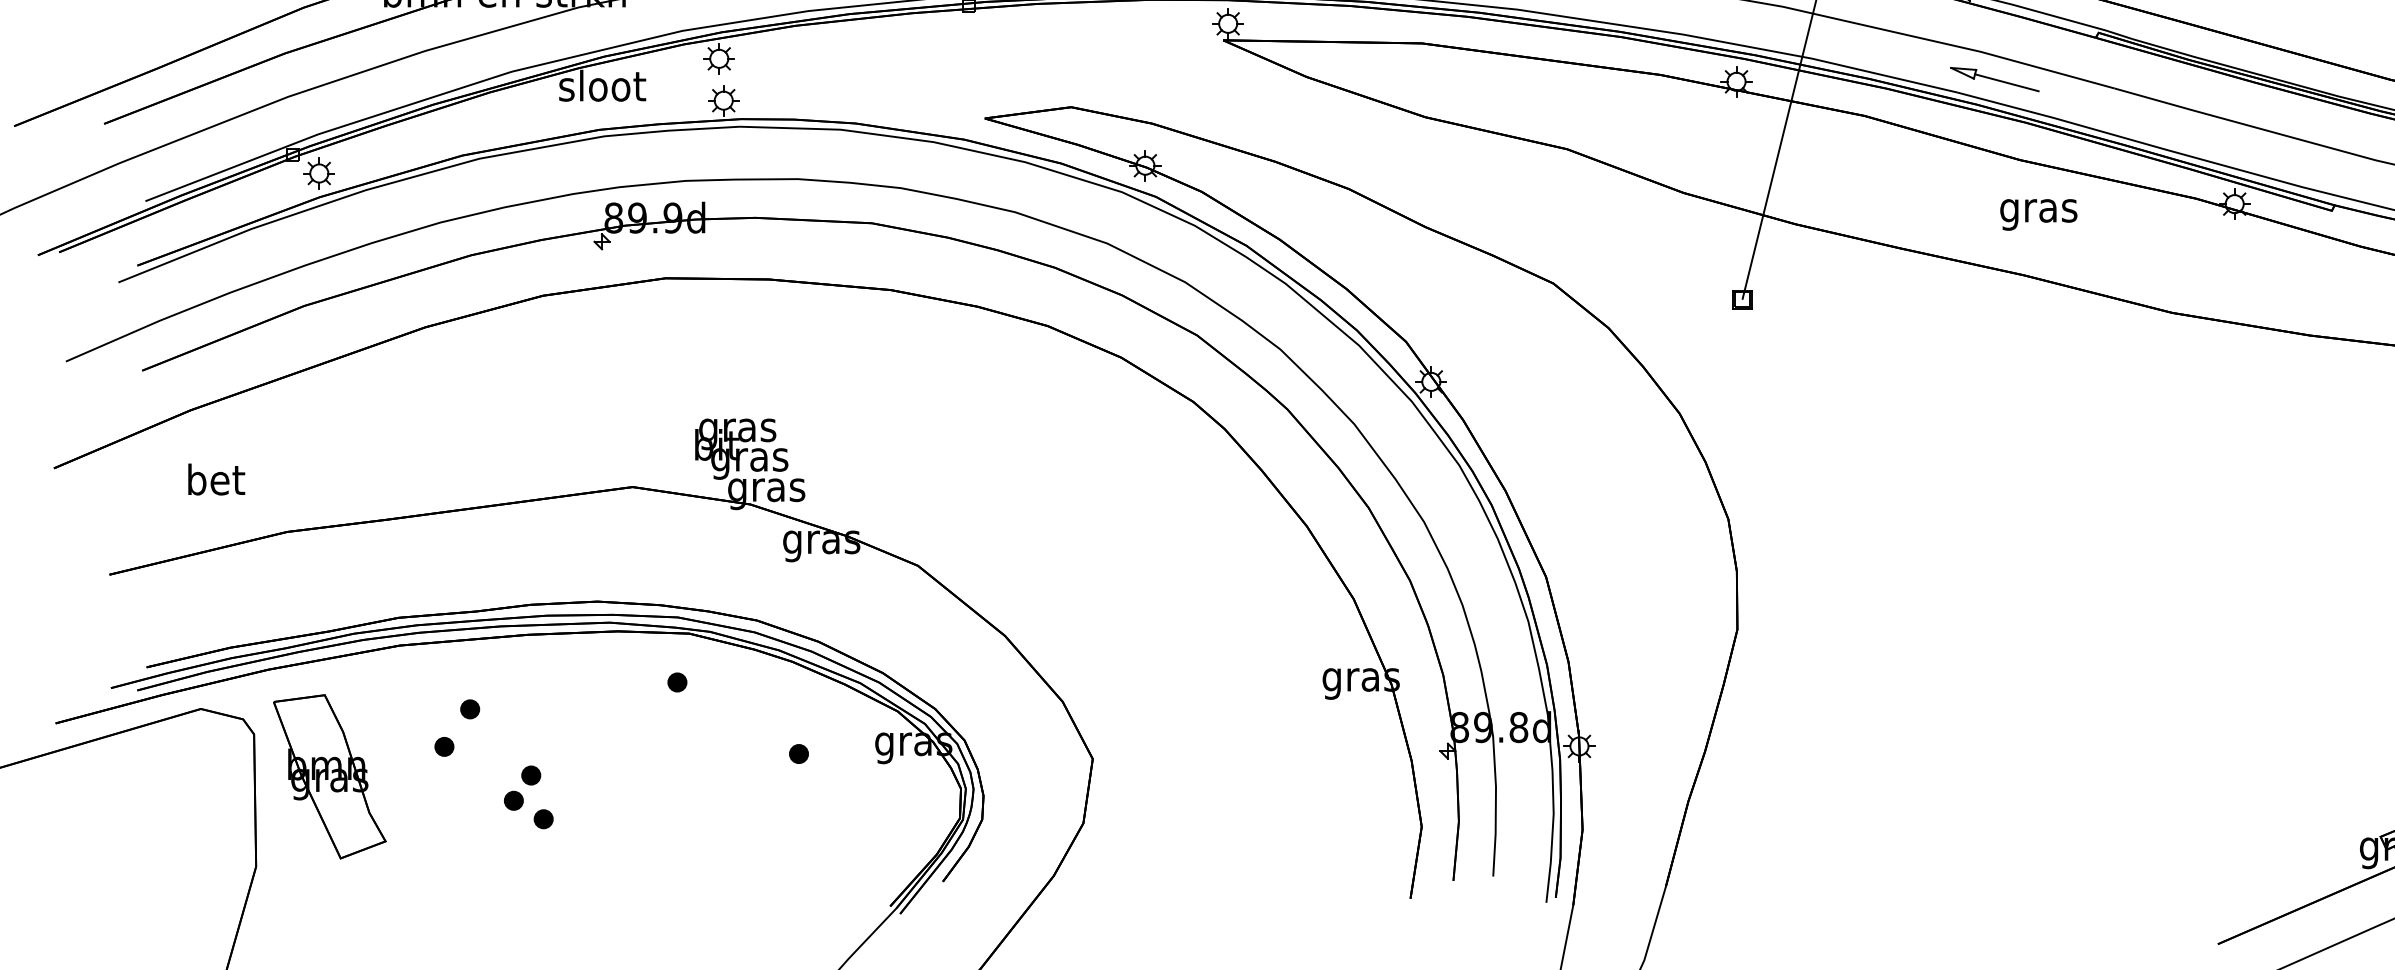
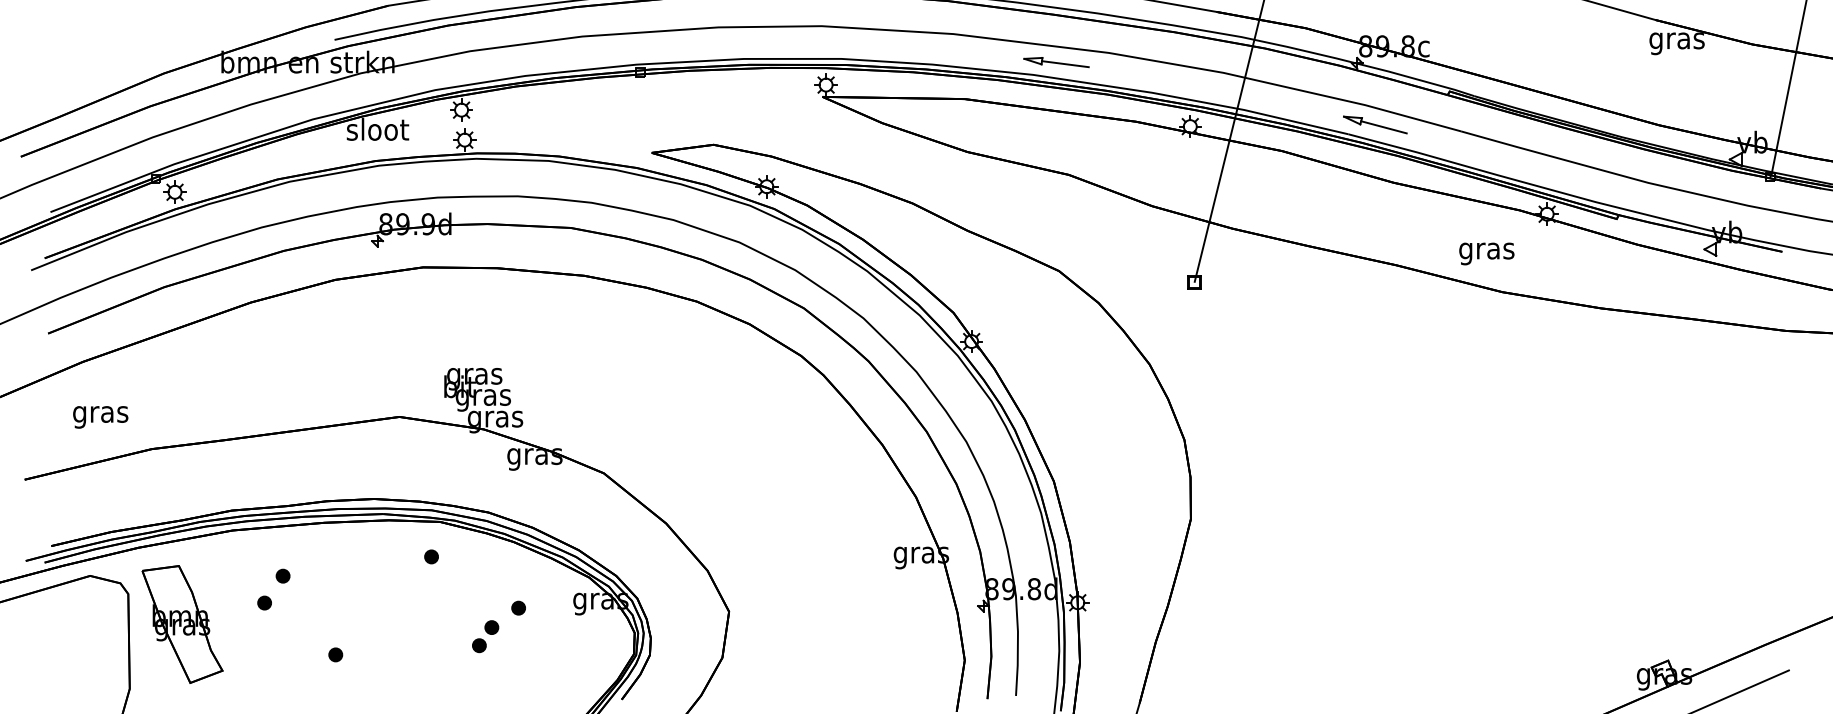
text: (2038, 214) -> (1486, 253), moved
text: (215, 483) -> (100, 414), bet -> gras
part: (522, 787) -> (485, 636), moved

